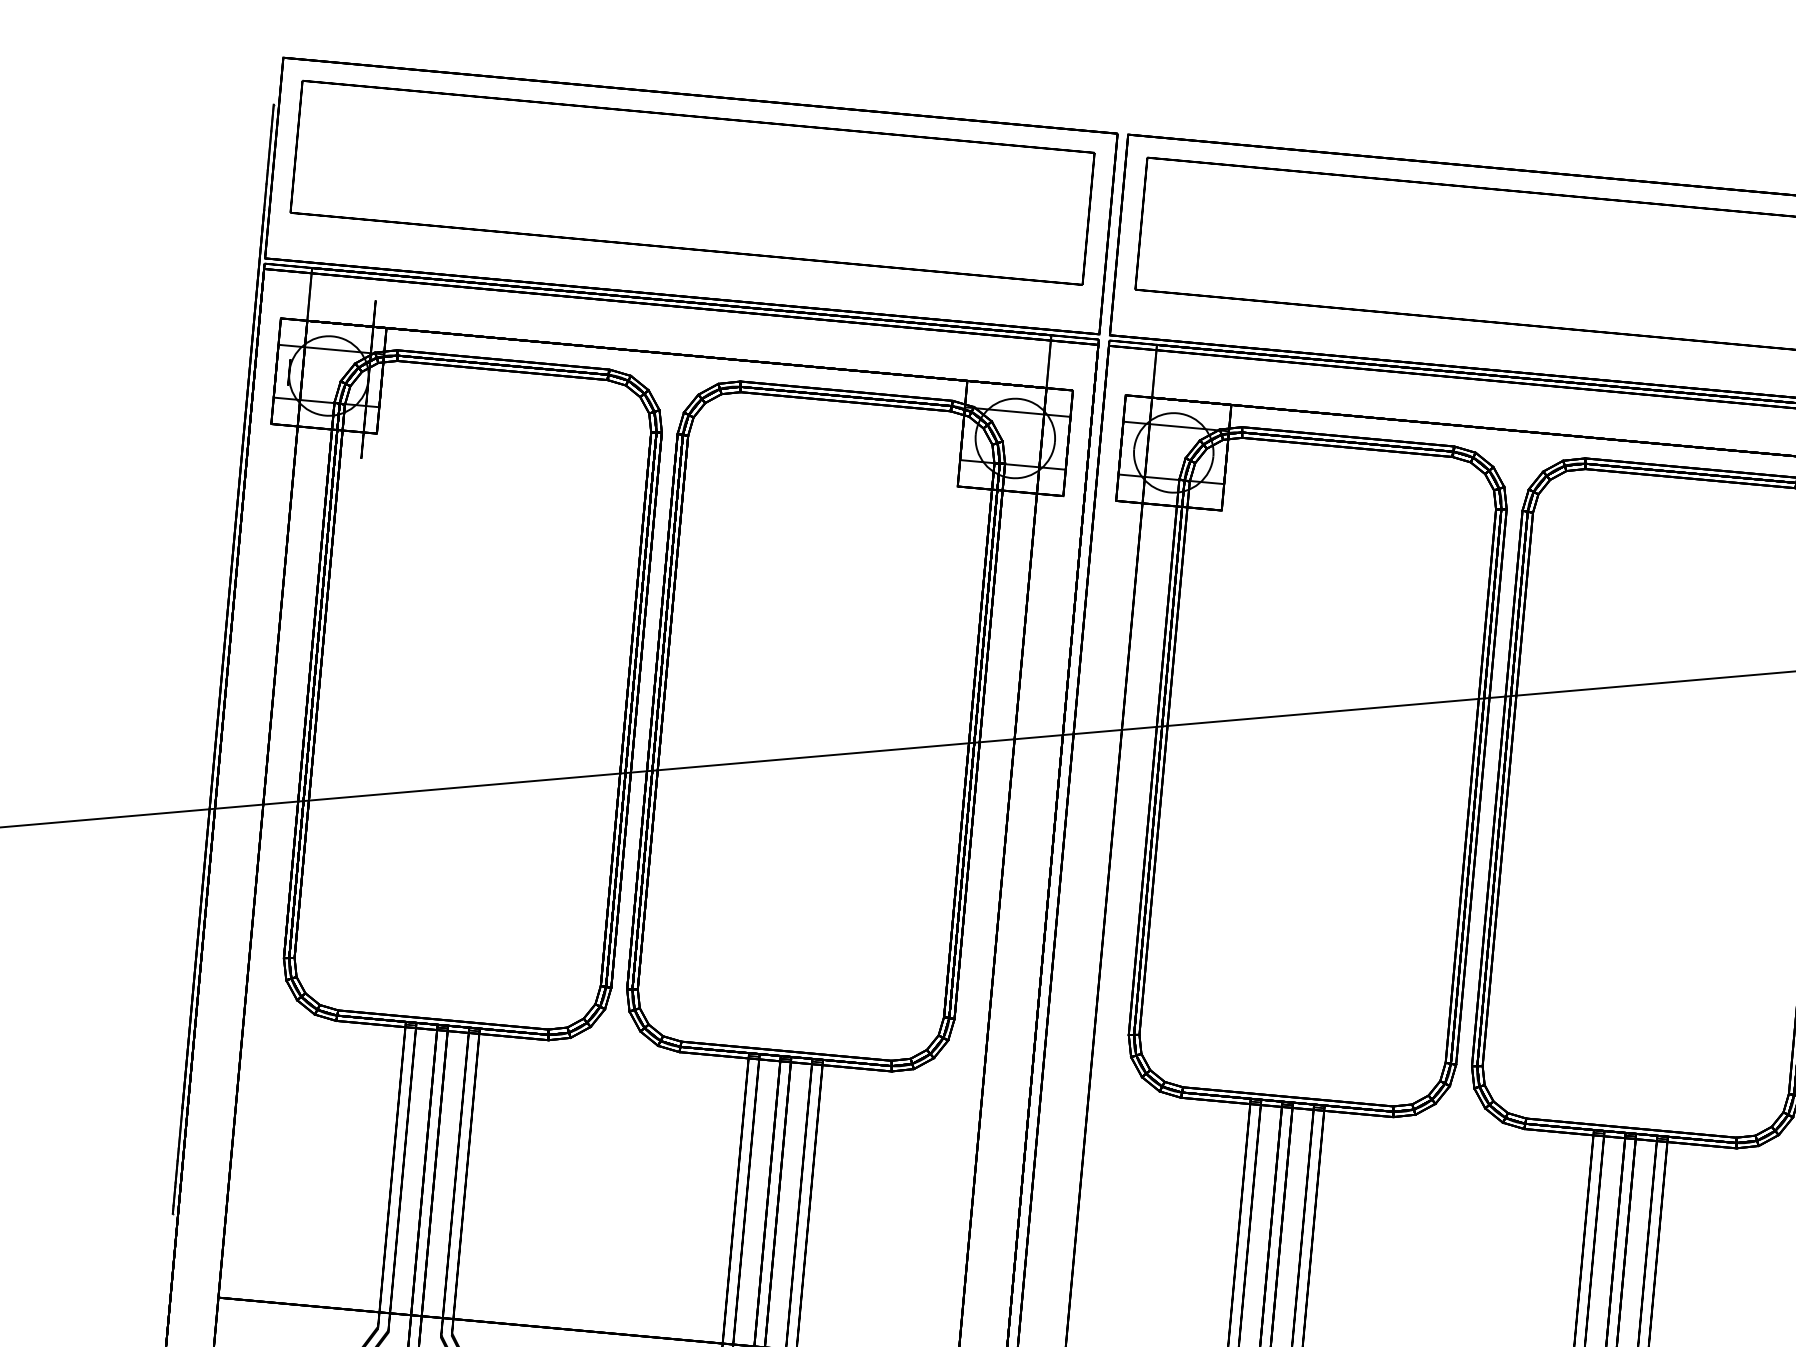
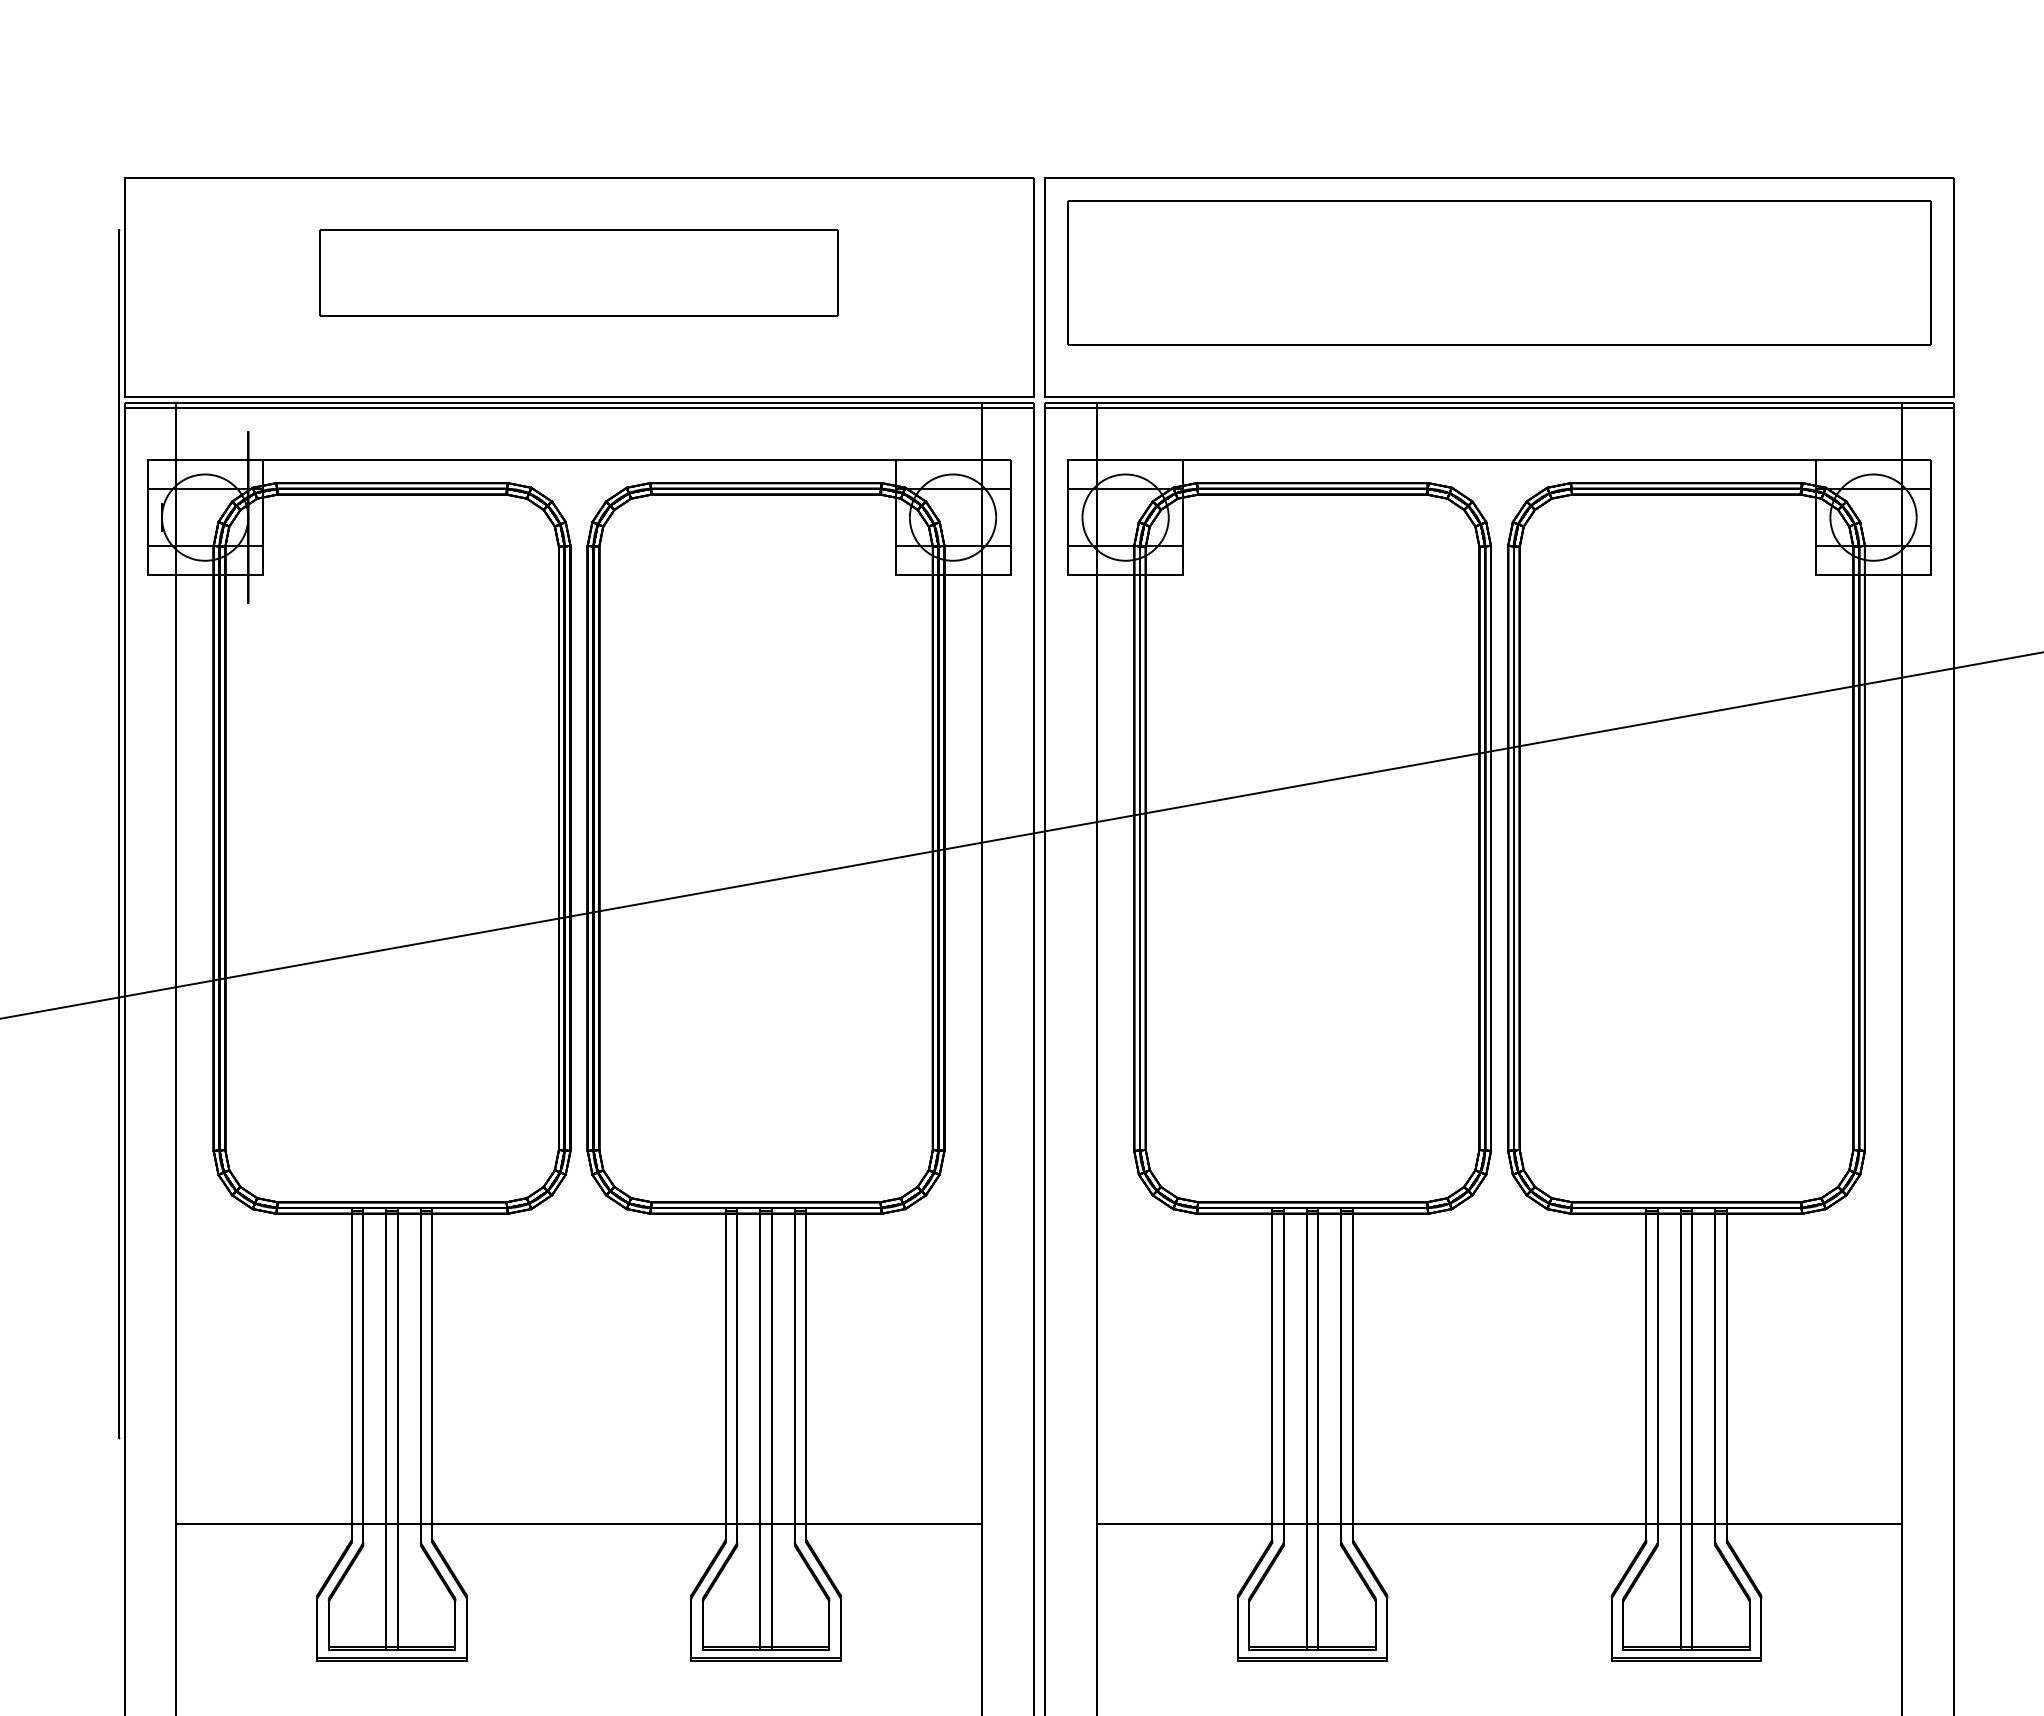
part: (692, 182) -> (579, 272), size x0.6

